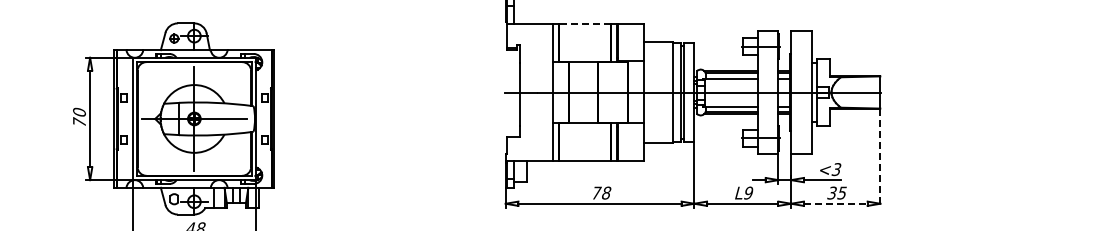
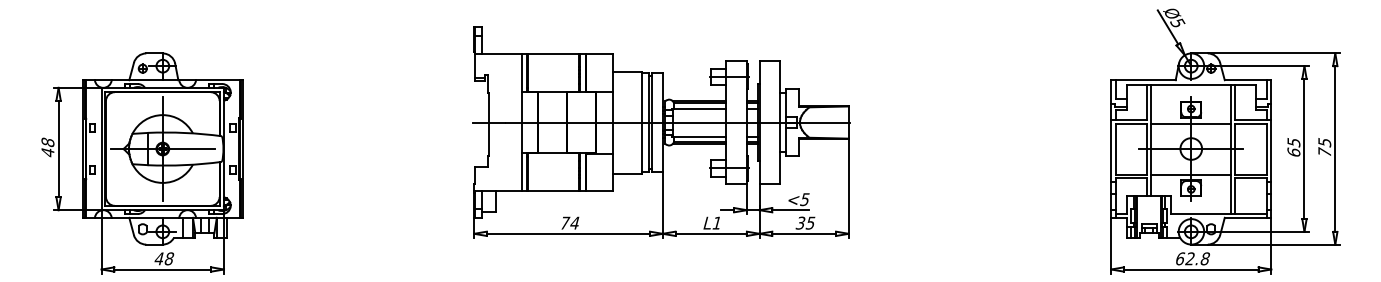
line: (585, 23) -> (553, 53), dashed -> solid
text: (79, 117) -> (47, 147), 70 -> 48
line: (880, 158) -> (848, 188), dashed -> solid
text: (837, 168) -> (805, 198), <3 -> <5
text: (606, 192) -> (574, 222), 78 -> 74
text: (748, 192) -> (716, 222), L9 -> L1
line: (836, 203) -> (804, 233), dashed -> solid

